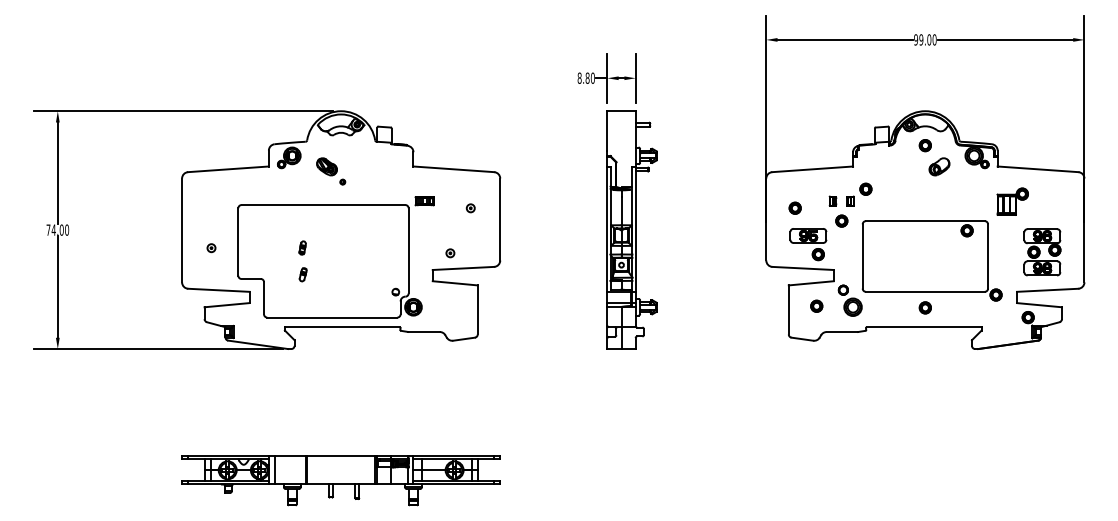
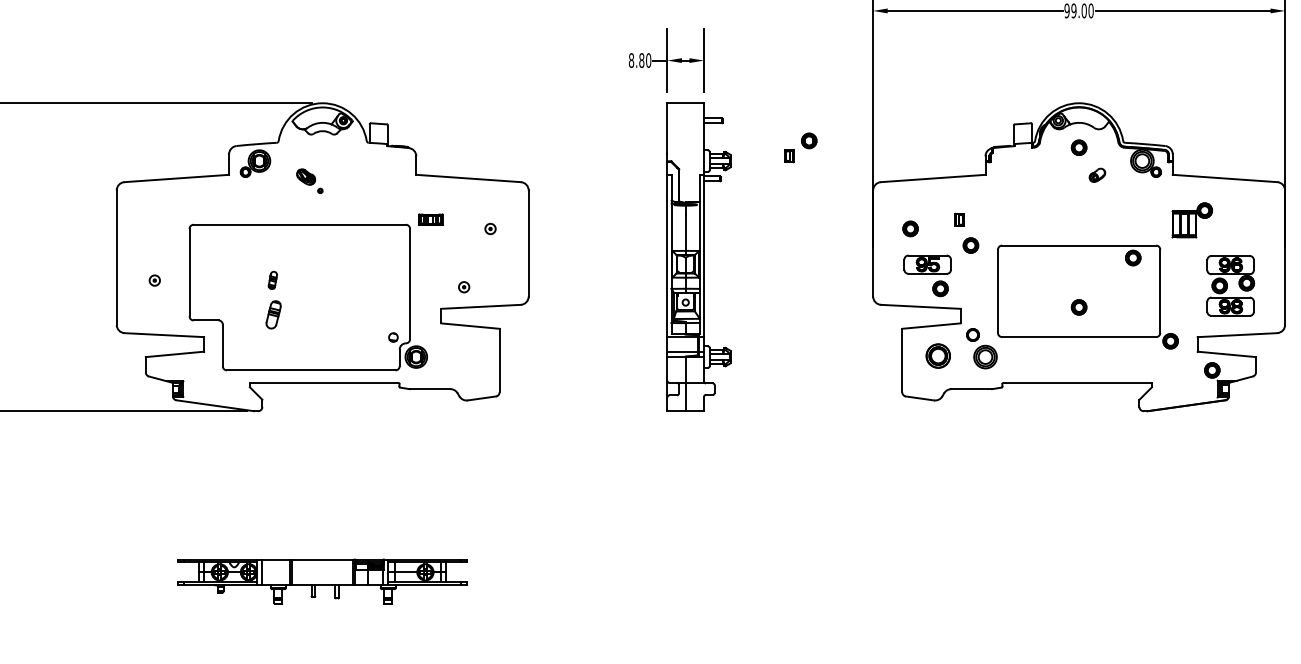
part: (939, 166) -> (1097, 174), size x0.6
part: (331, 171) -> (310, 181), size x0.7
part: (859, 194) -> (800, 147), moved
part: (302, 274) -> (272, 314), size x1.6
part: (816, 305) -> (938, 354), size x1.6
part: (924, 307) -> (1078, 306), moved
part: (340, 480) -> (321, 581), size x0.7

